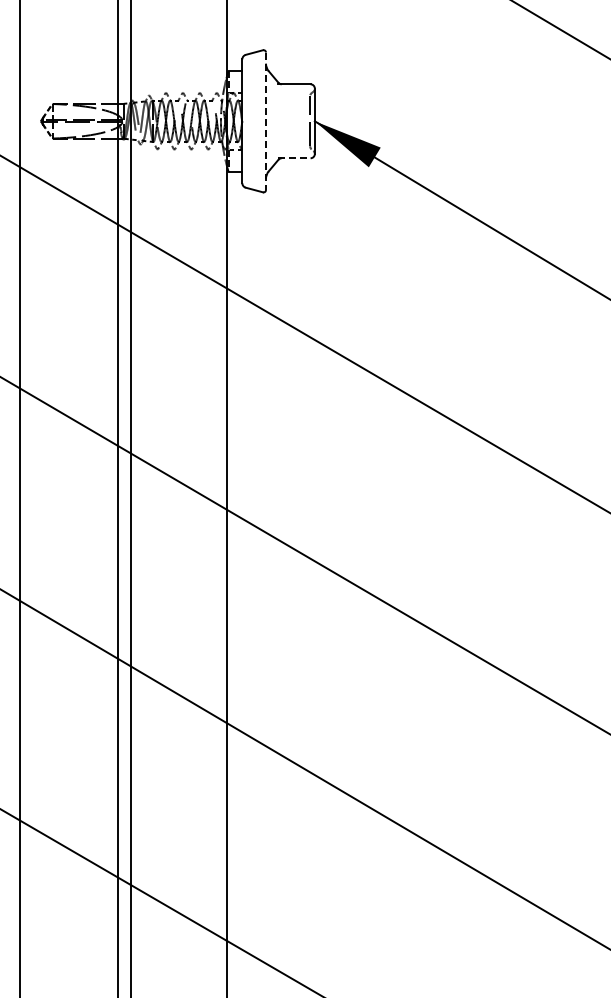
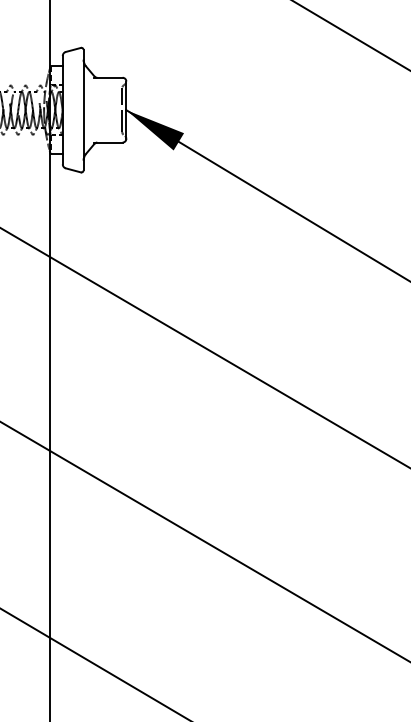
line: (266, 121) -> (83, 110), dashed -> solid
line: (294, 158) -> (108, 142), dashed -> solid

